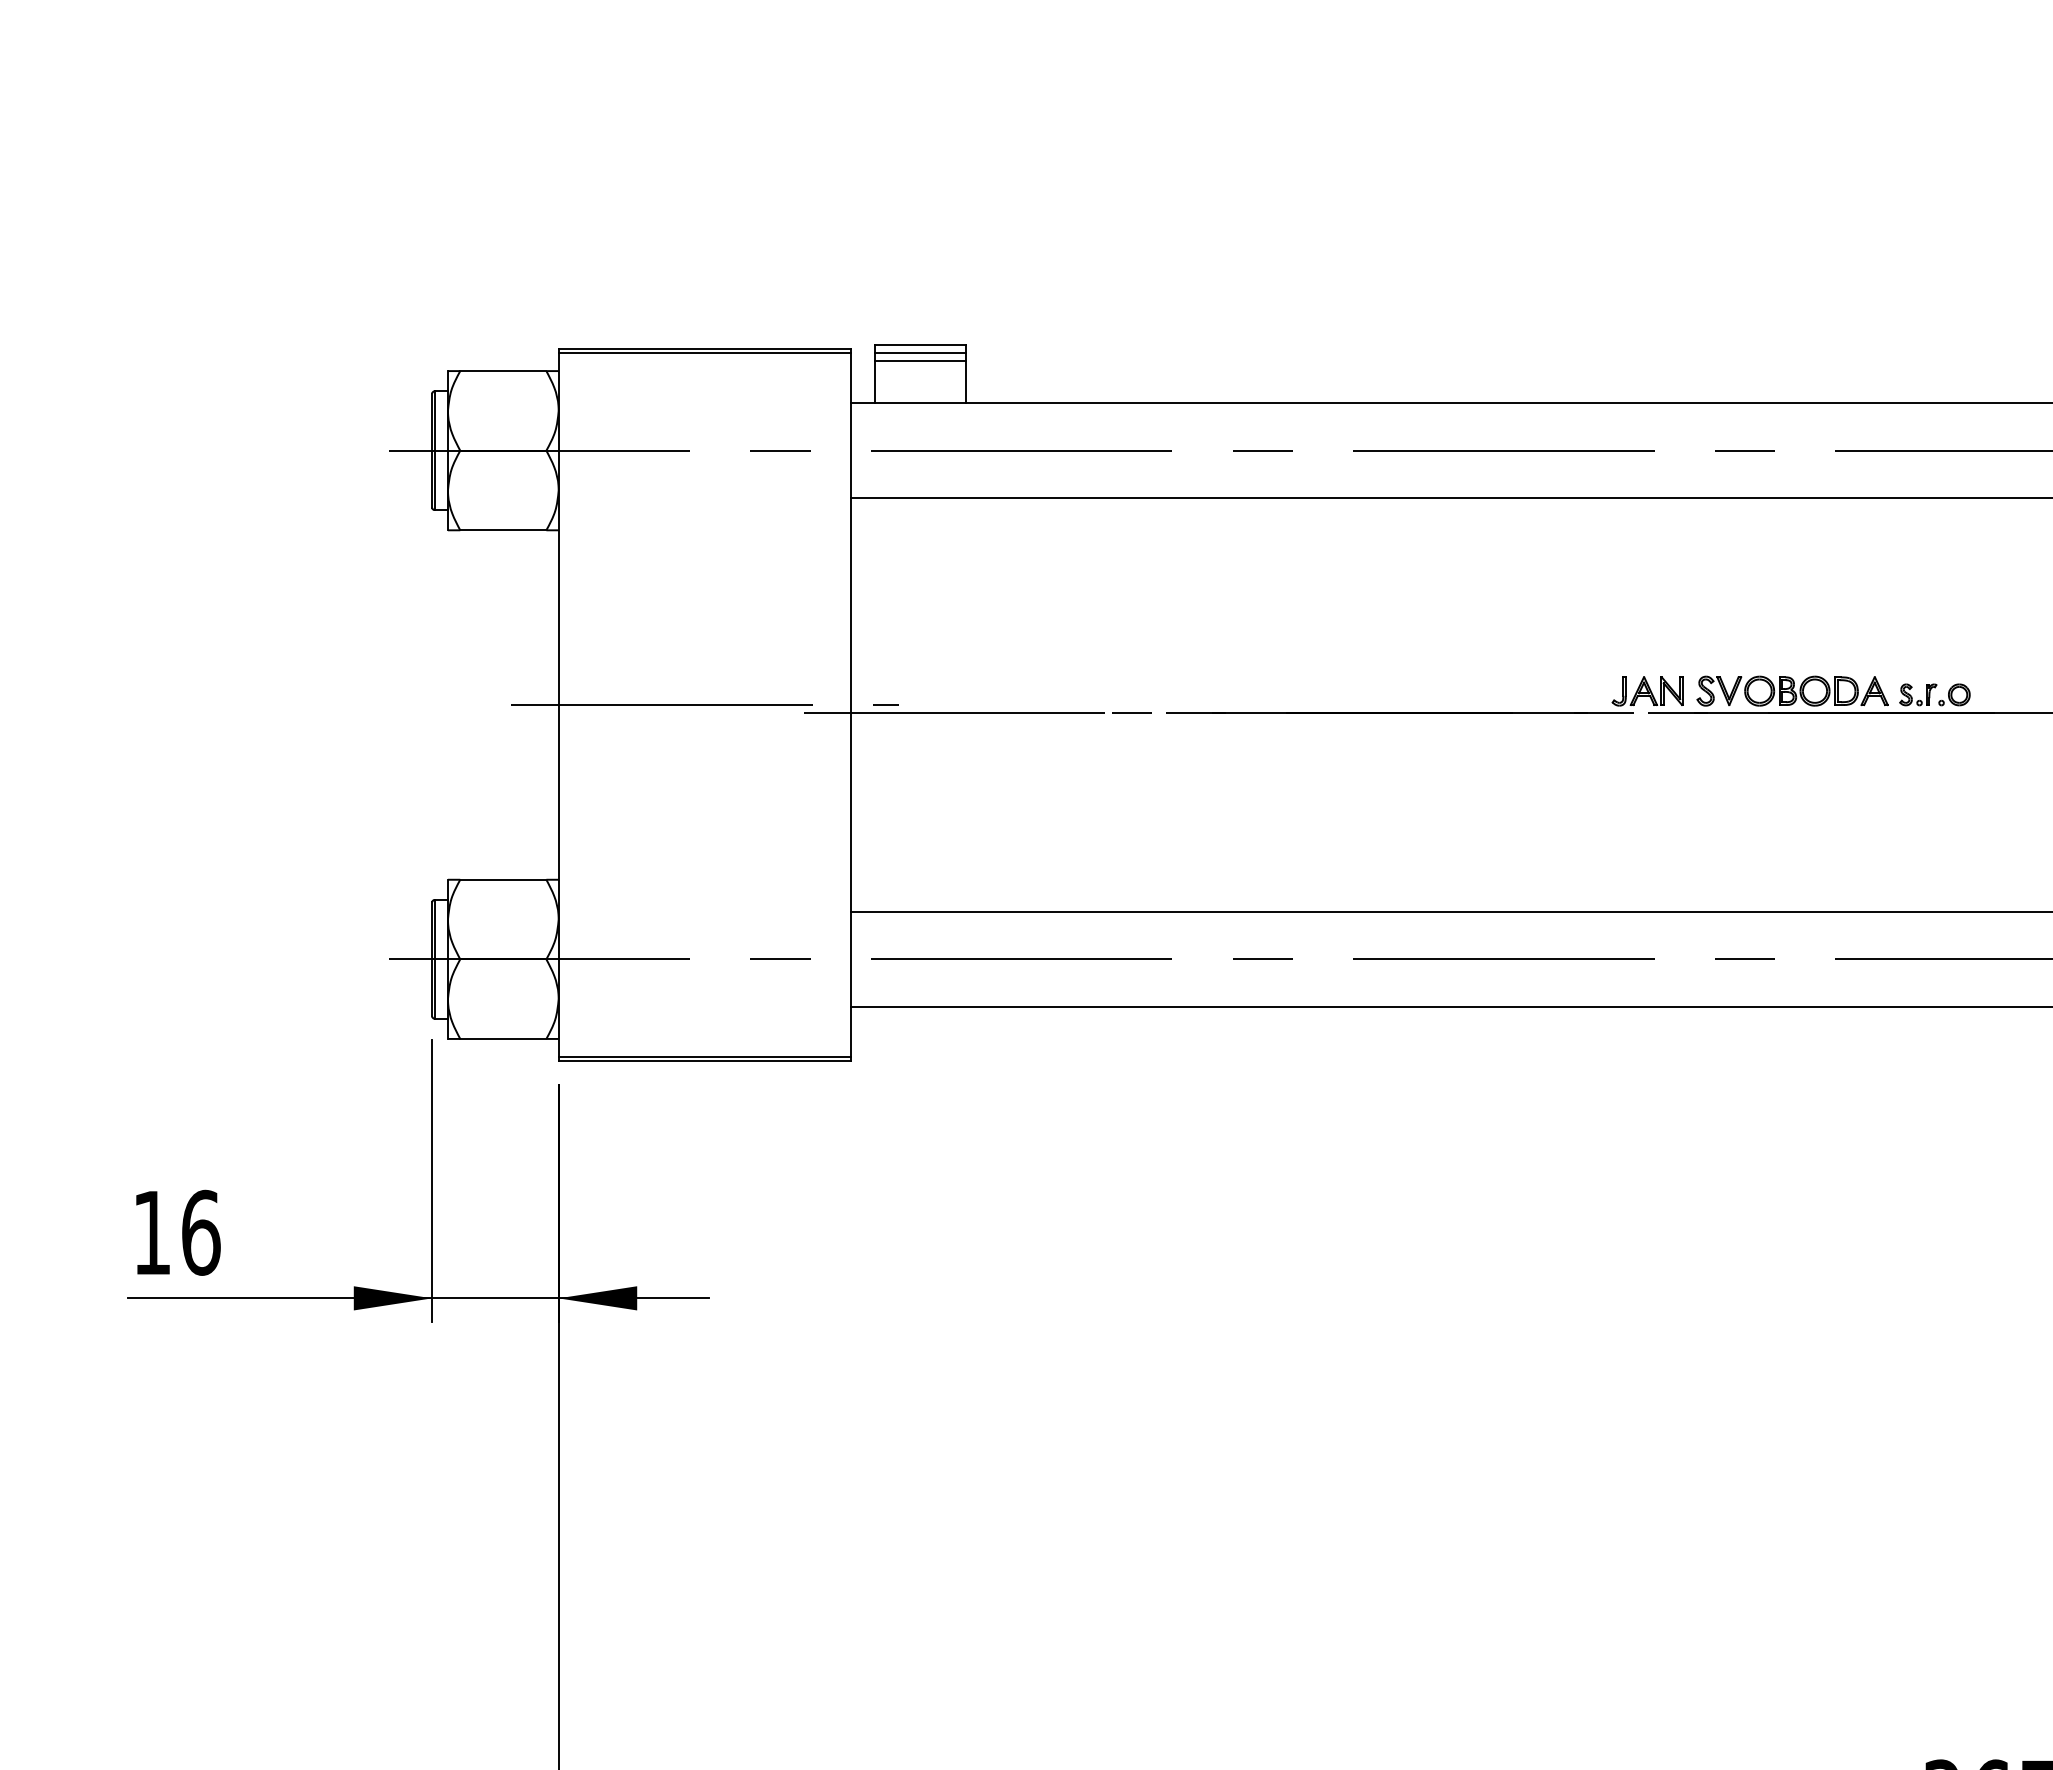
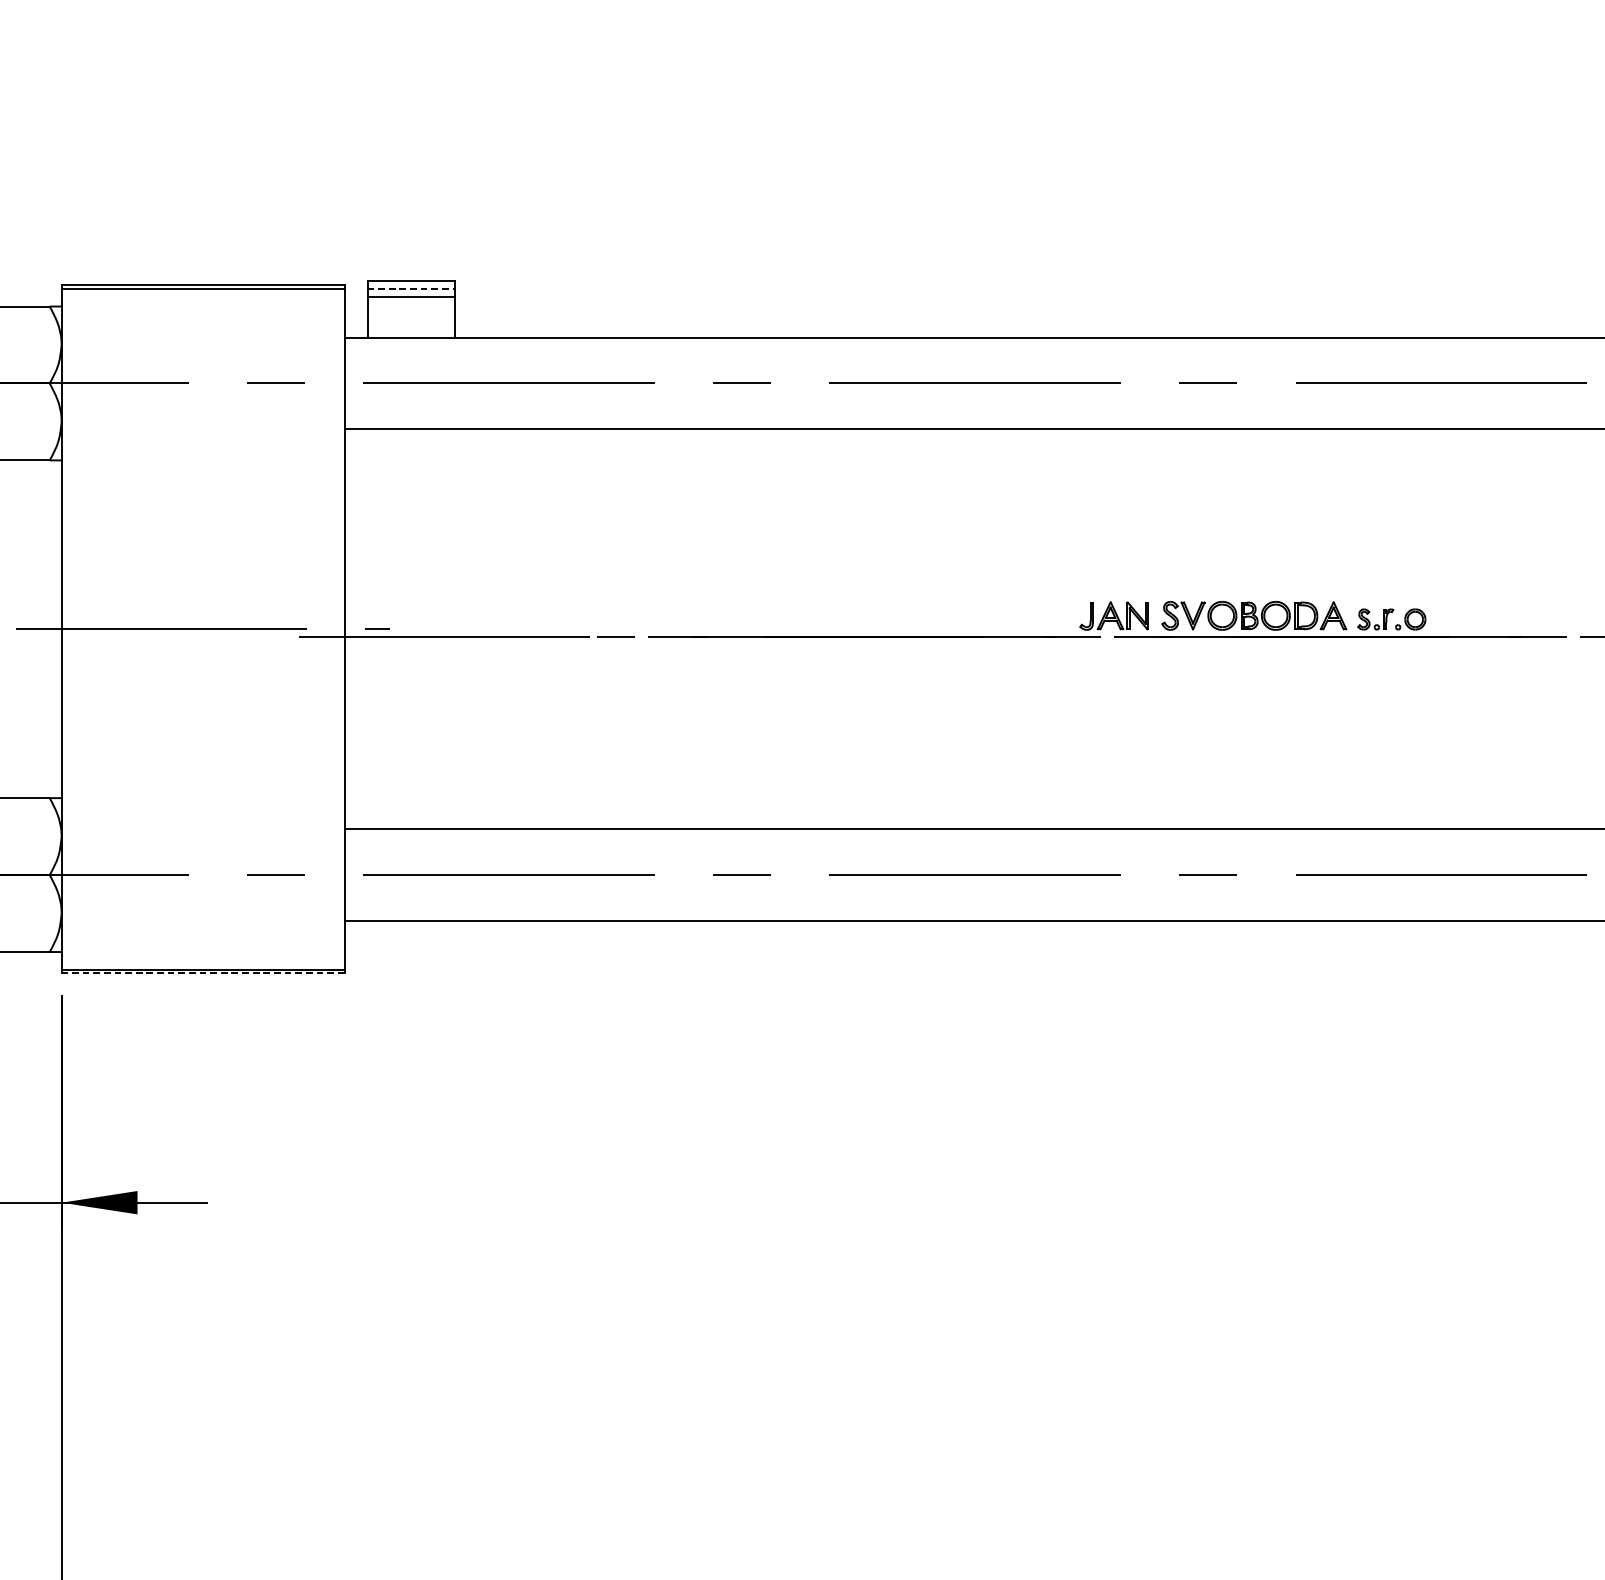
line: (921, 352) -> (412, 288), solid -> dashed
line: (704, 1061) -> (202, 973), solid -> dashed

